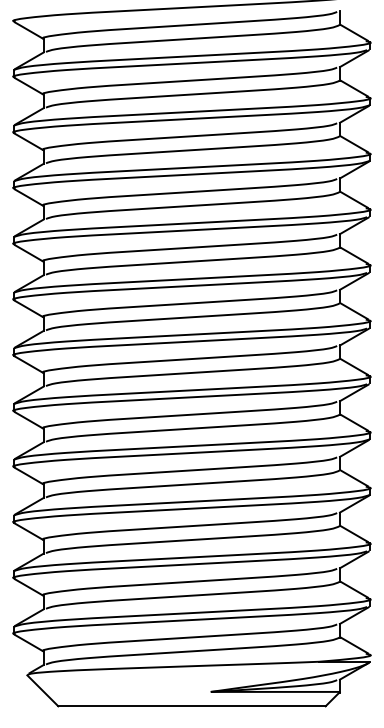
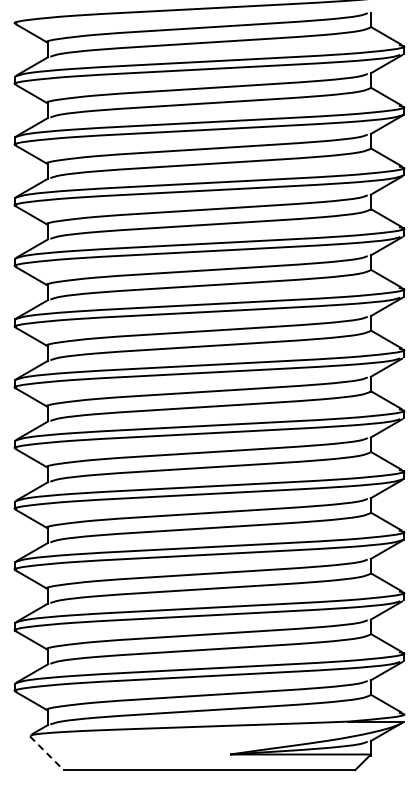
line: (42, 691) -> (46, 753), solid -> dashed

